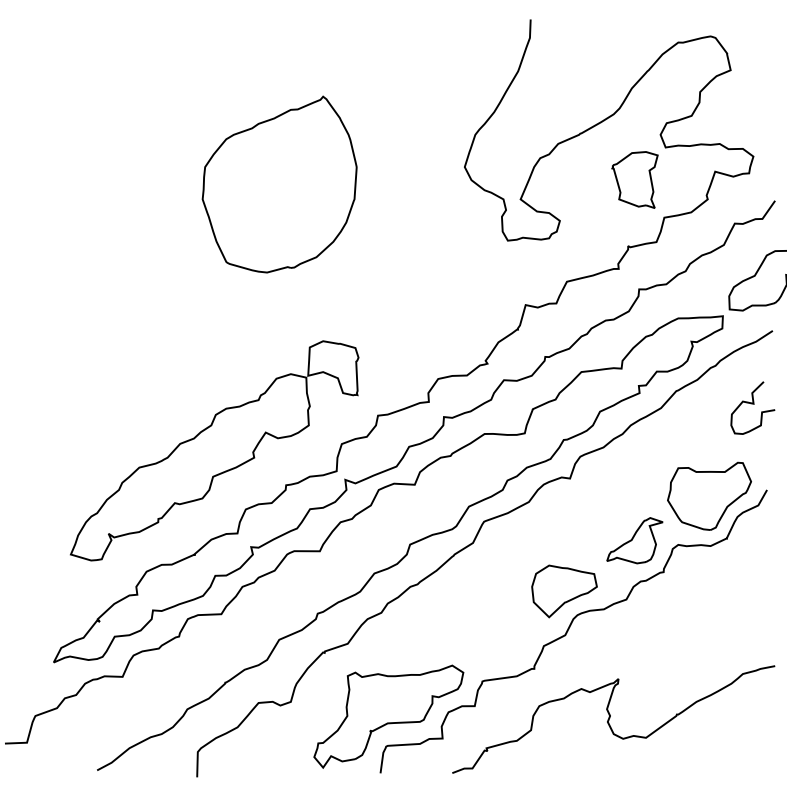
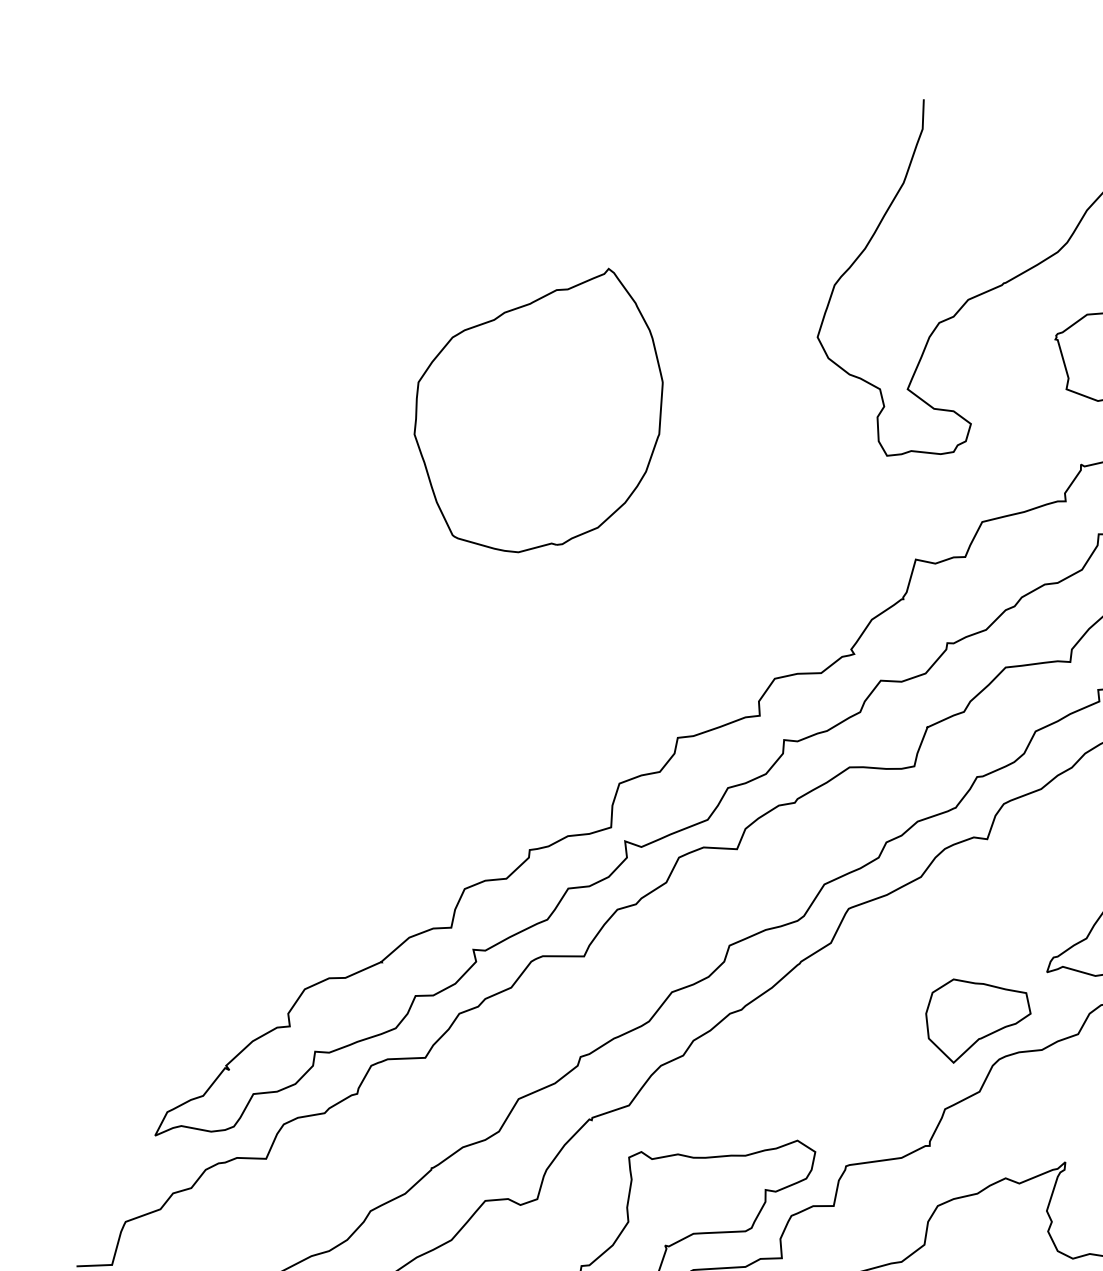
part: (279, 184) -> (538, 410), moved
part: (214, 450) -> (414, 793), removed

